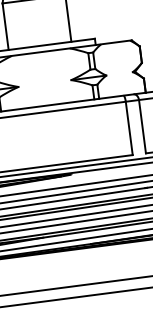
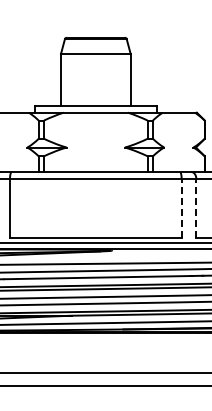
line: (142, 126) -> (196, 208), solid -> dashed
line: (129, 128) -> (181, 208), solid -> dashed

